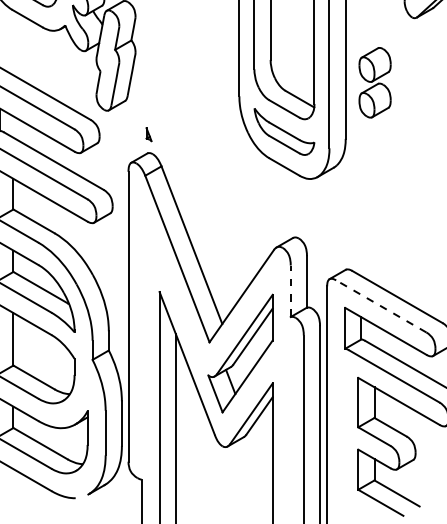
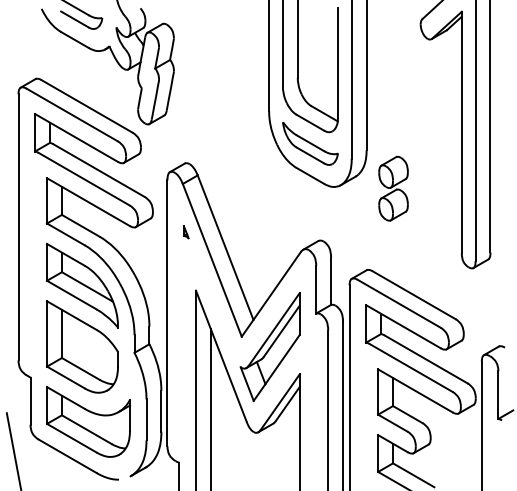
part: (375, 82) -> (393, 188), moved
part: (149, 134) -> (186, 232), moved
line: (291, 290) -> (316, 289), dashed -> solid
line: (381, 306) -> (399, 303), dashed -> solid

